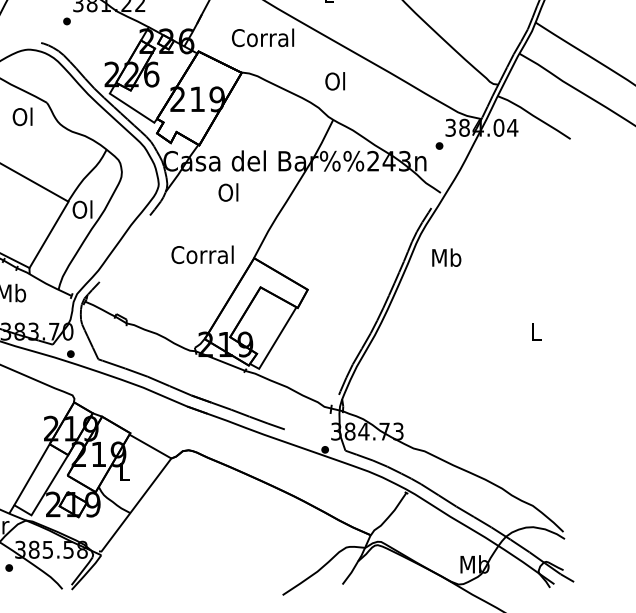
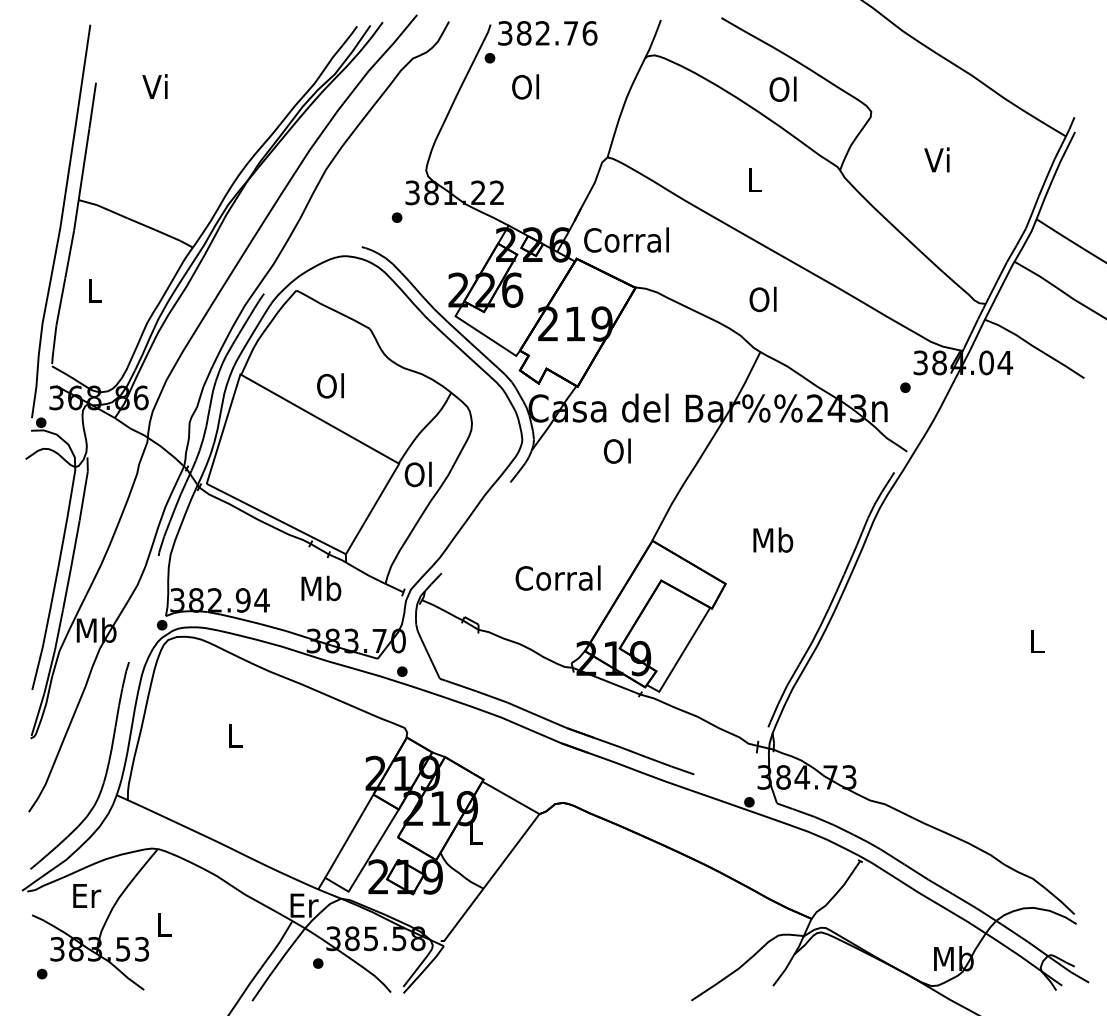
text: (262, 37) -> (626, 239), moved
text: (22, 116) -> (330, 385), moved
text: (202, 254) -> (557, 577), moved
text: (446, 257) -> (773, 539), moved

